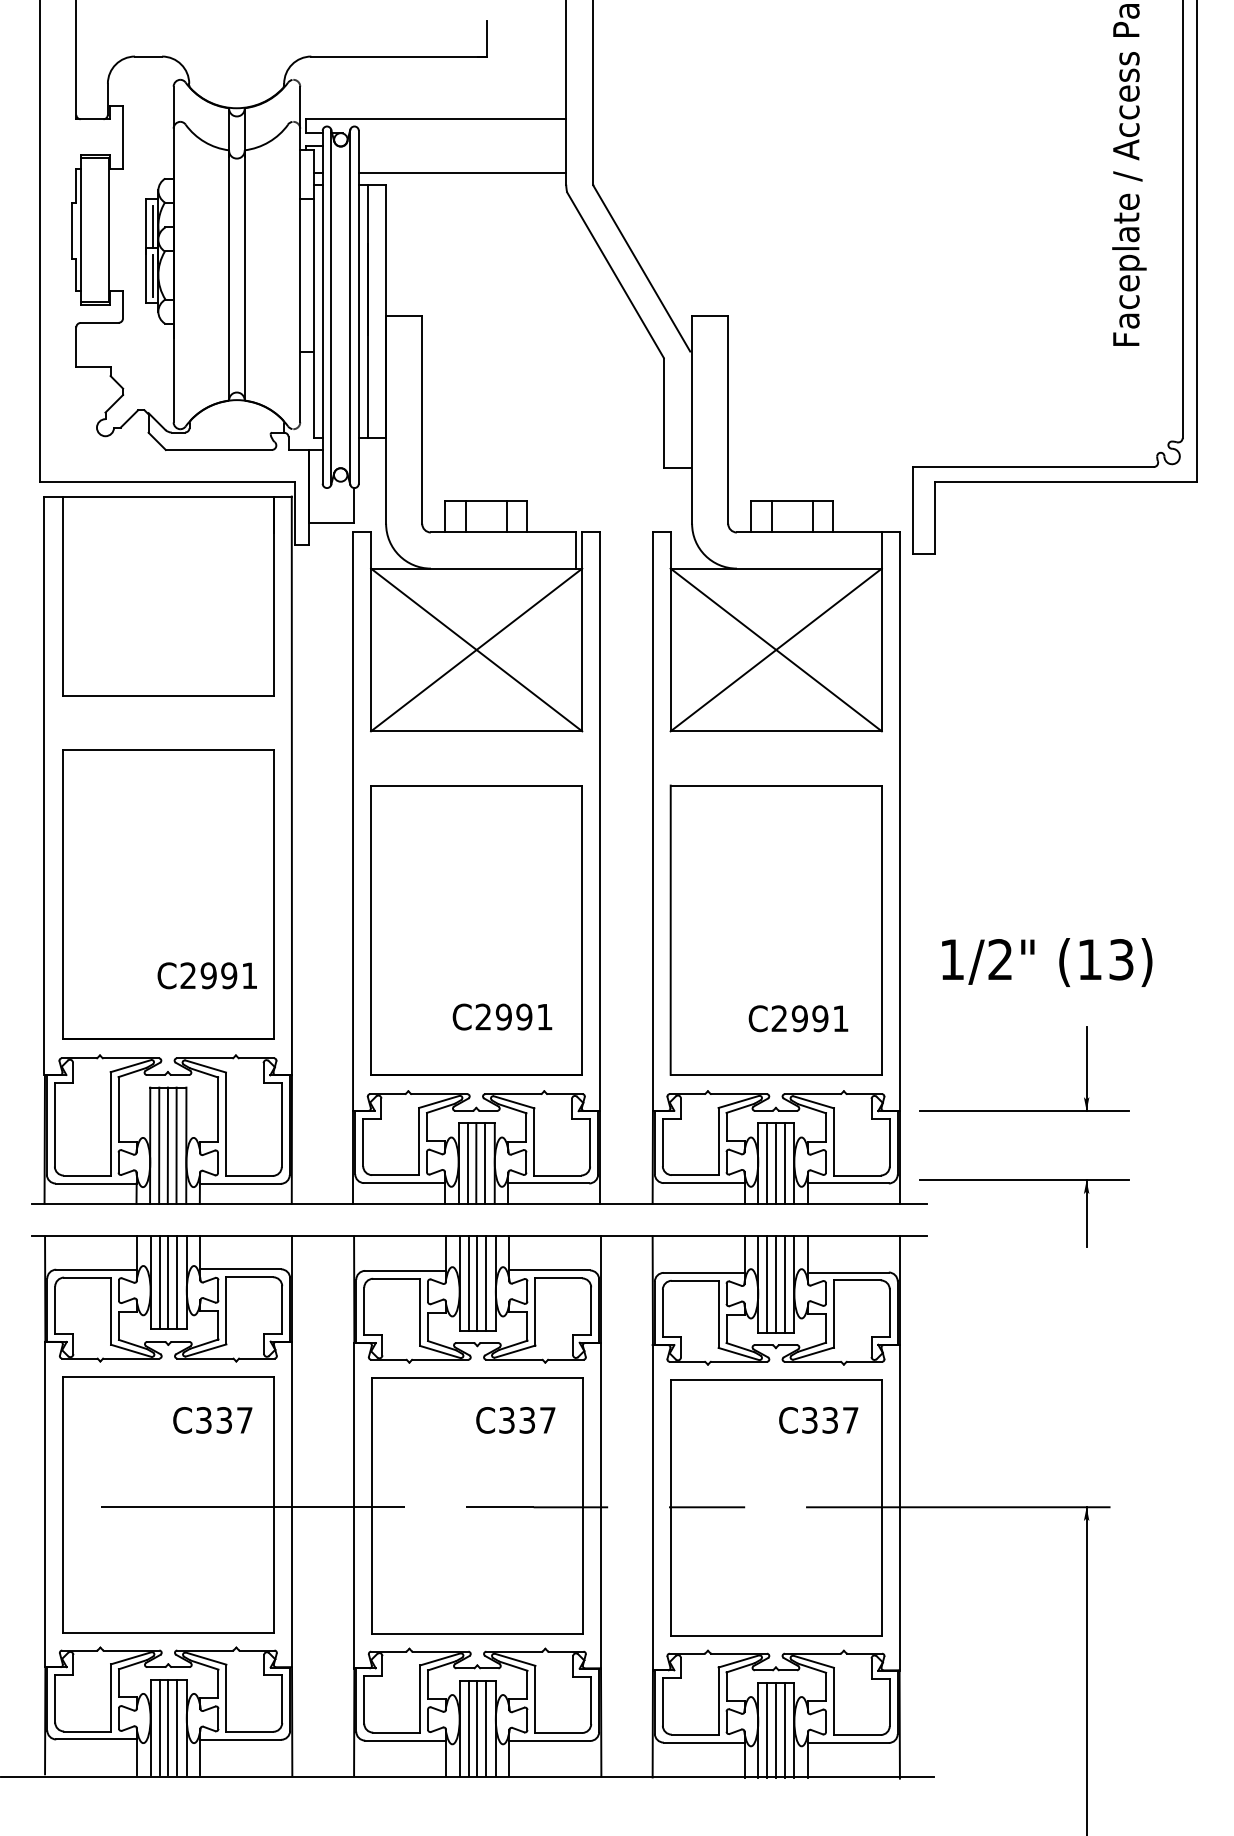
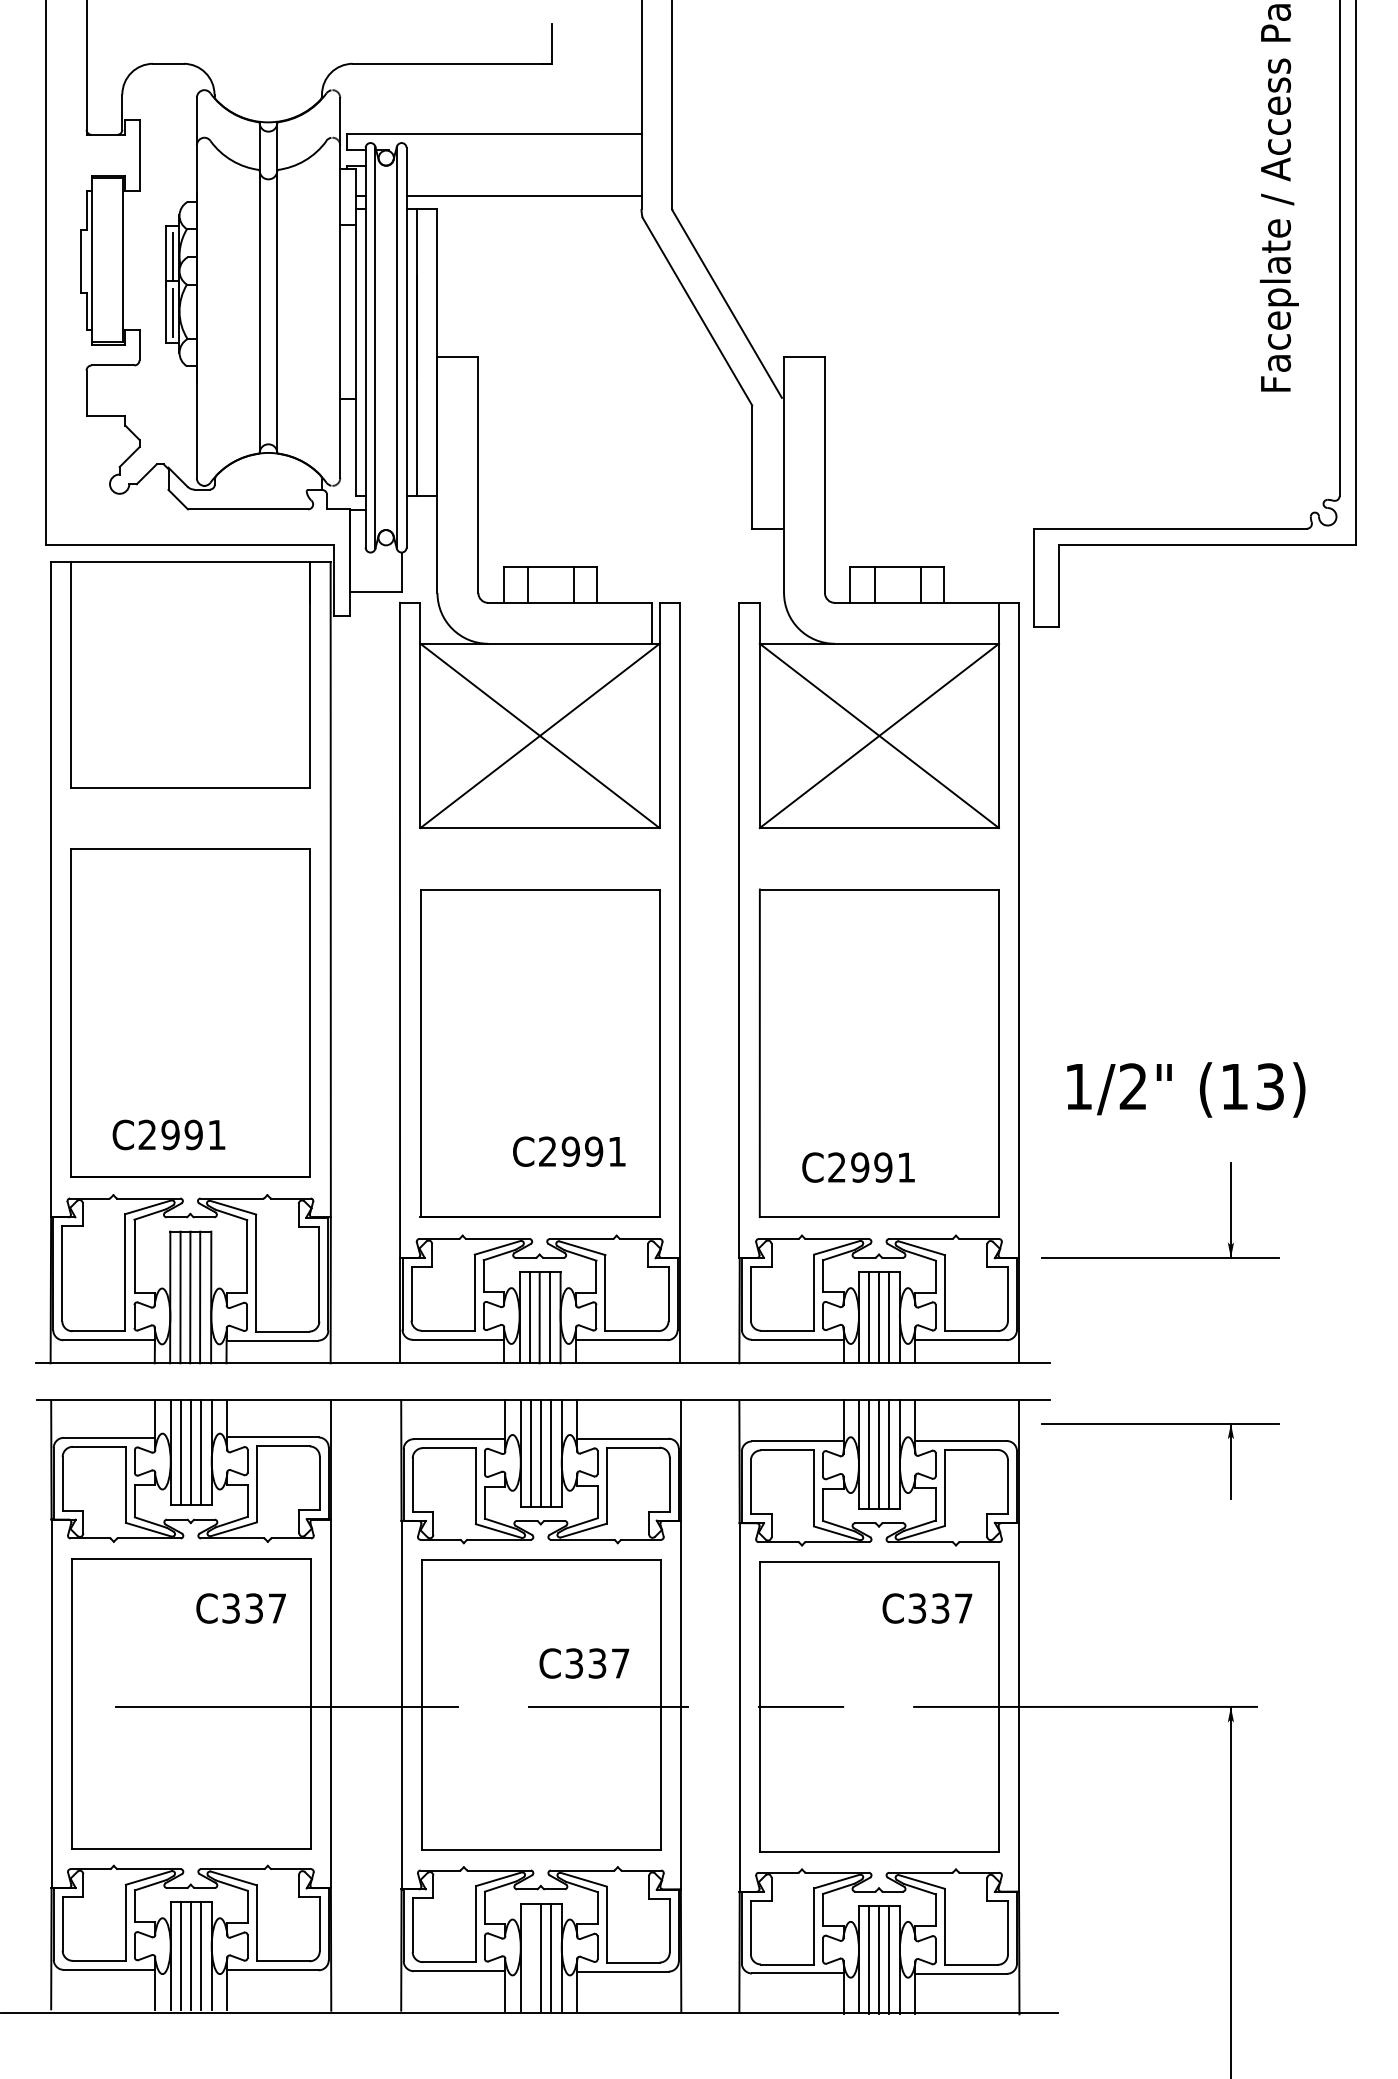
text: (206, 975) -> (168, 1134), moved
text: (798, 1018) -> (858, 1167), moved
part: (1024, 1181) -> (1160, 1424), moved
text: (515, 1420) -> (584, 1663), moved
line: (469, 1728) -> (531, 1957), removed

